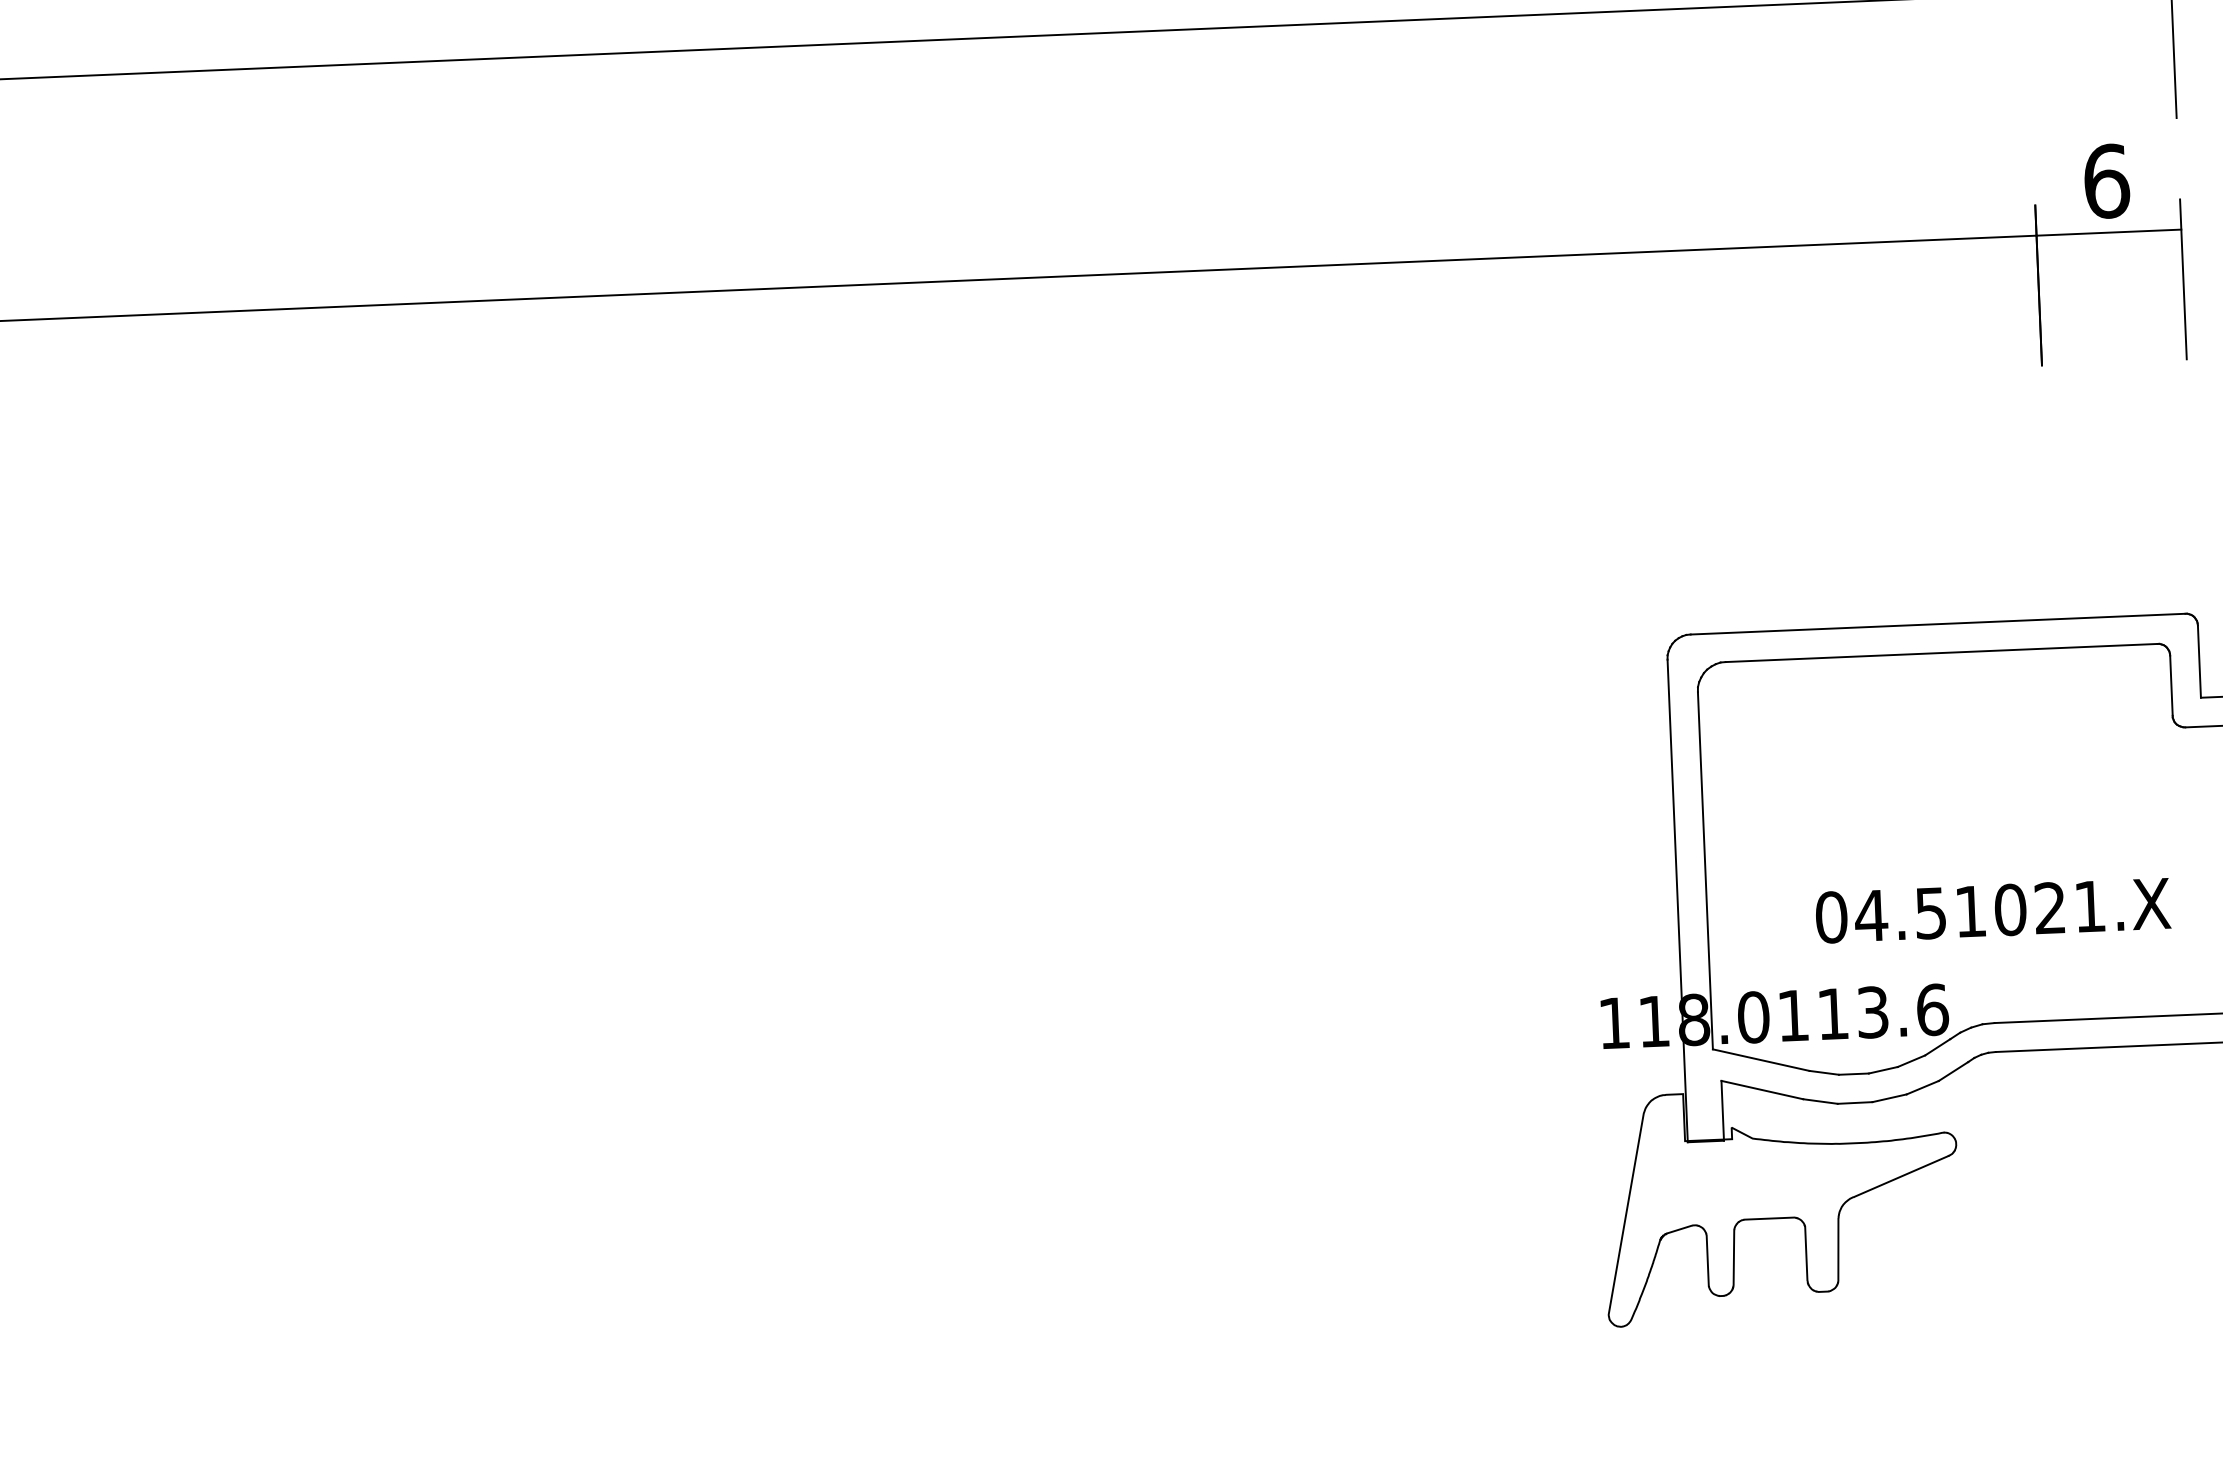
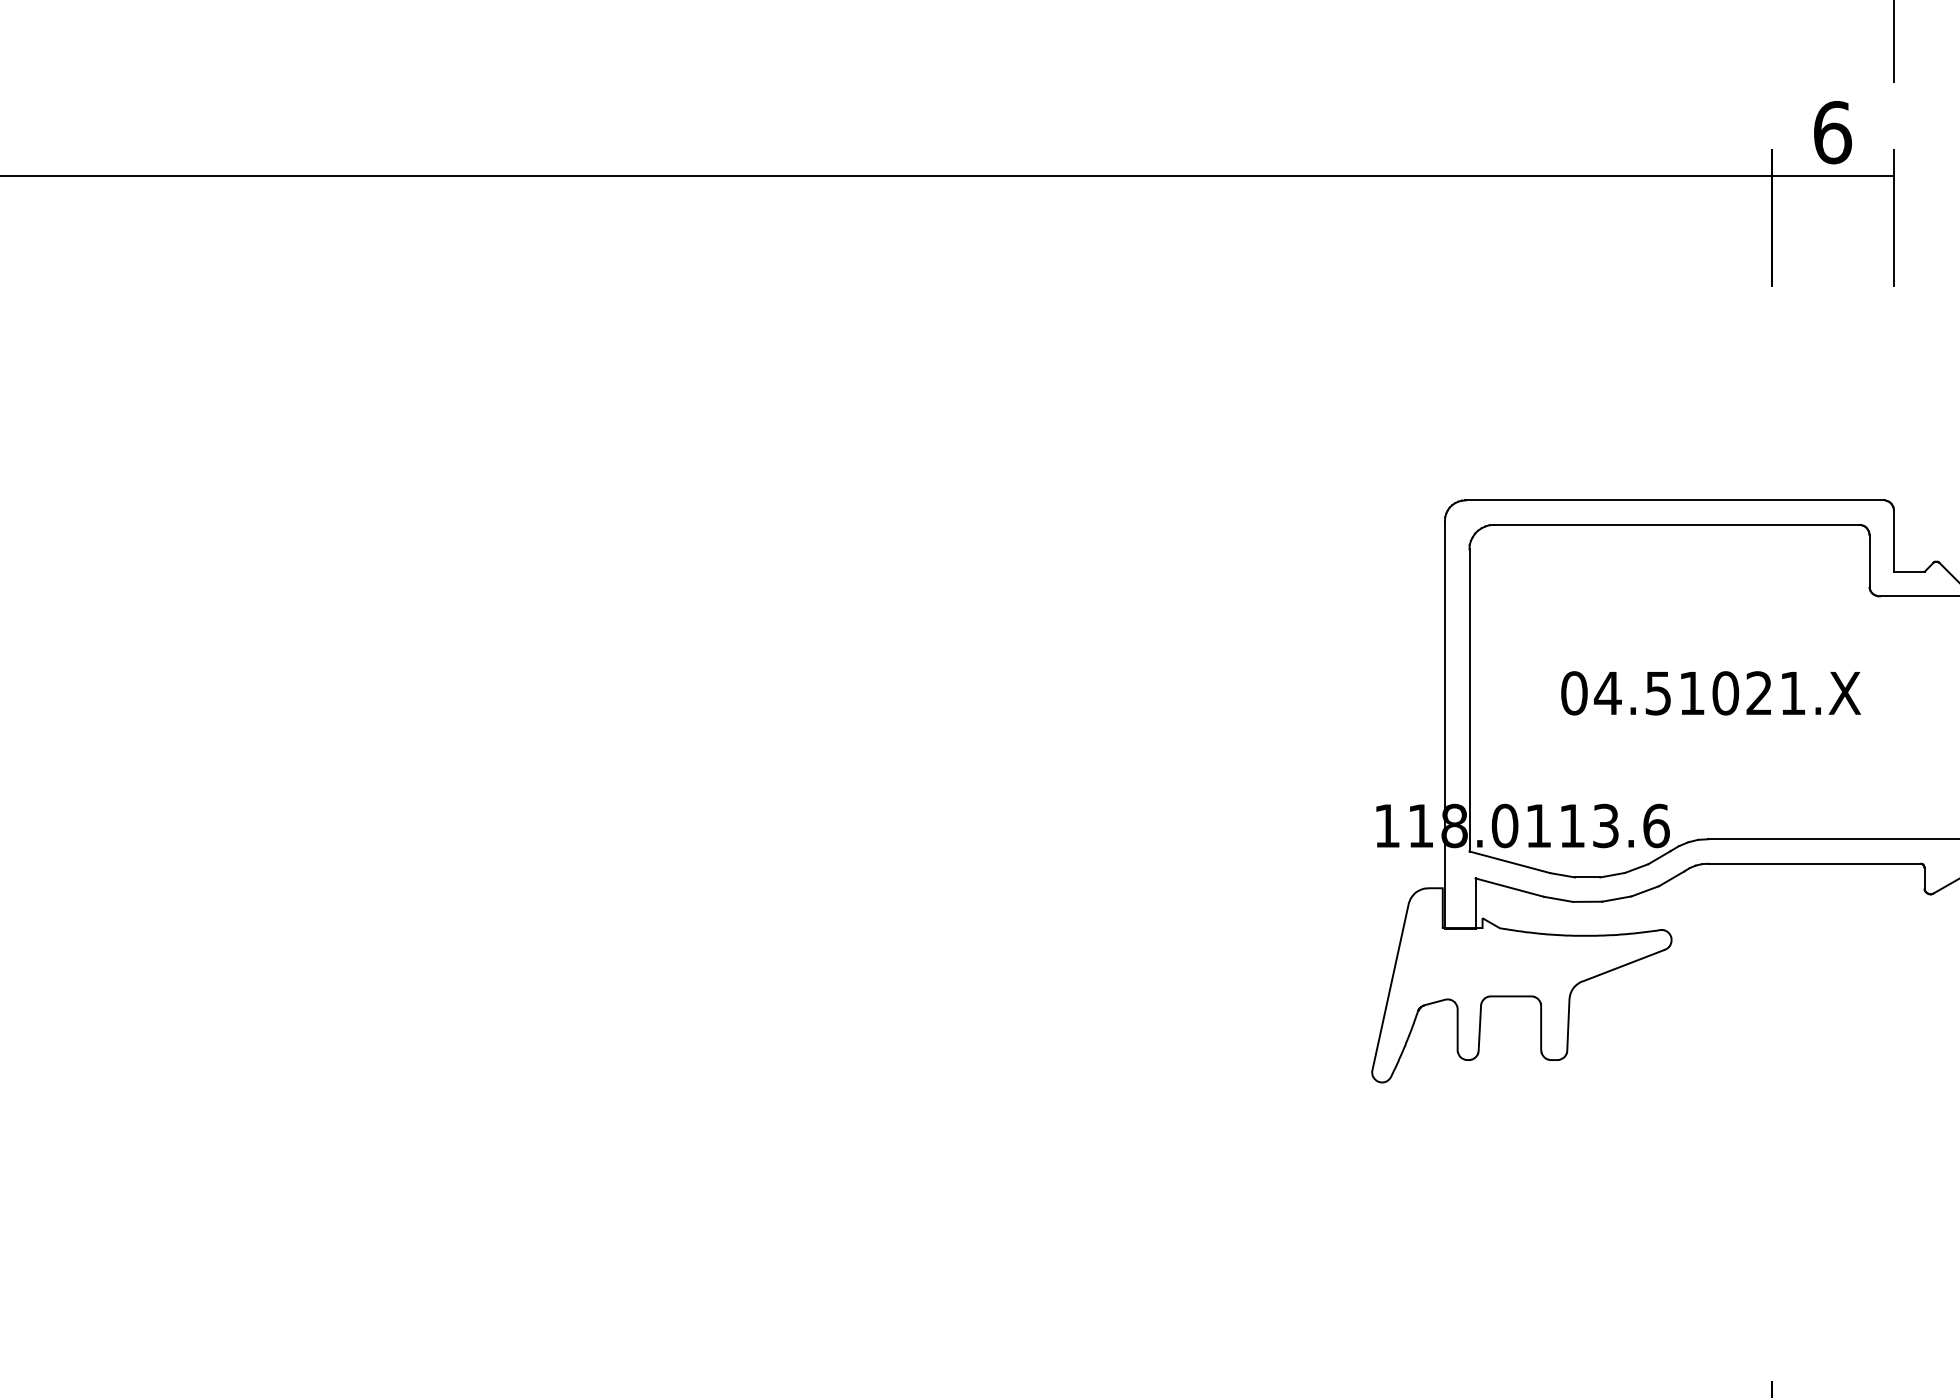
text: (1992, 910) -> (1710, 693), moved

